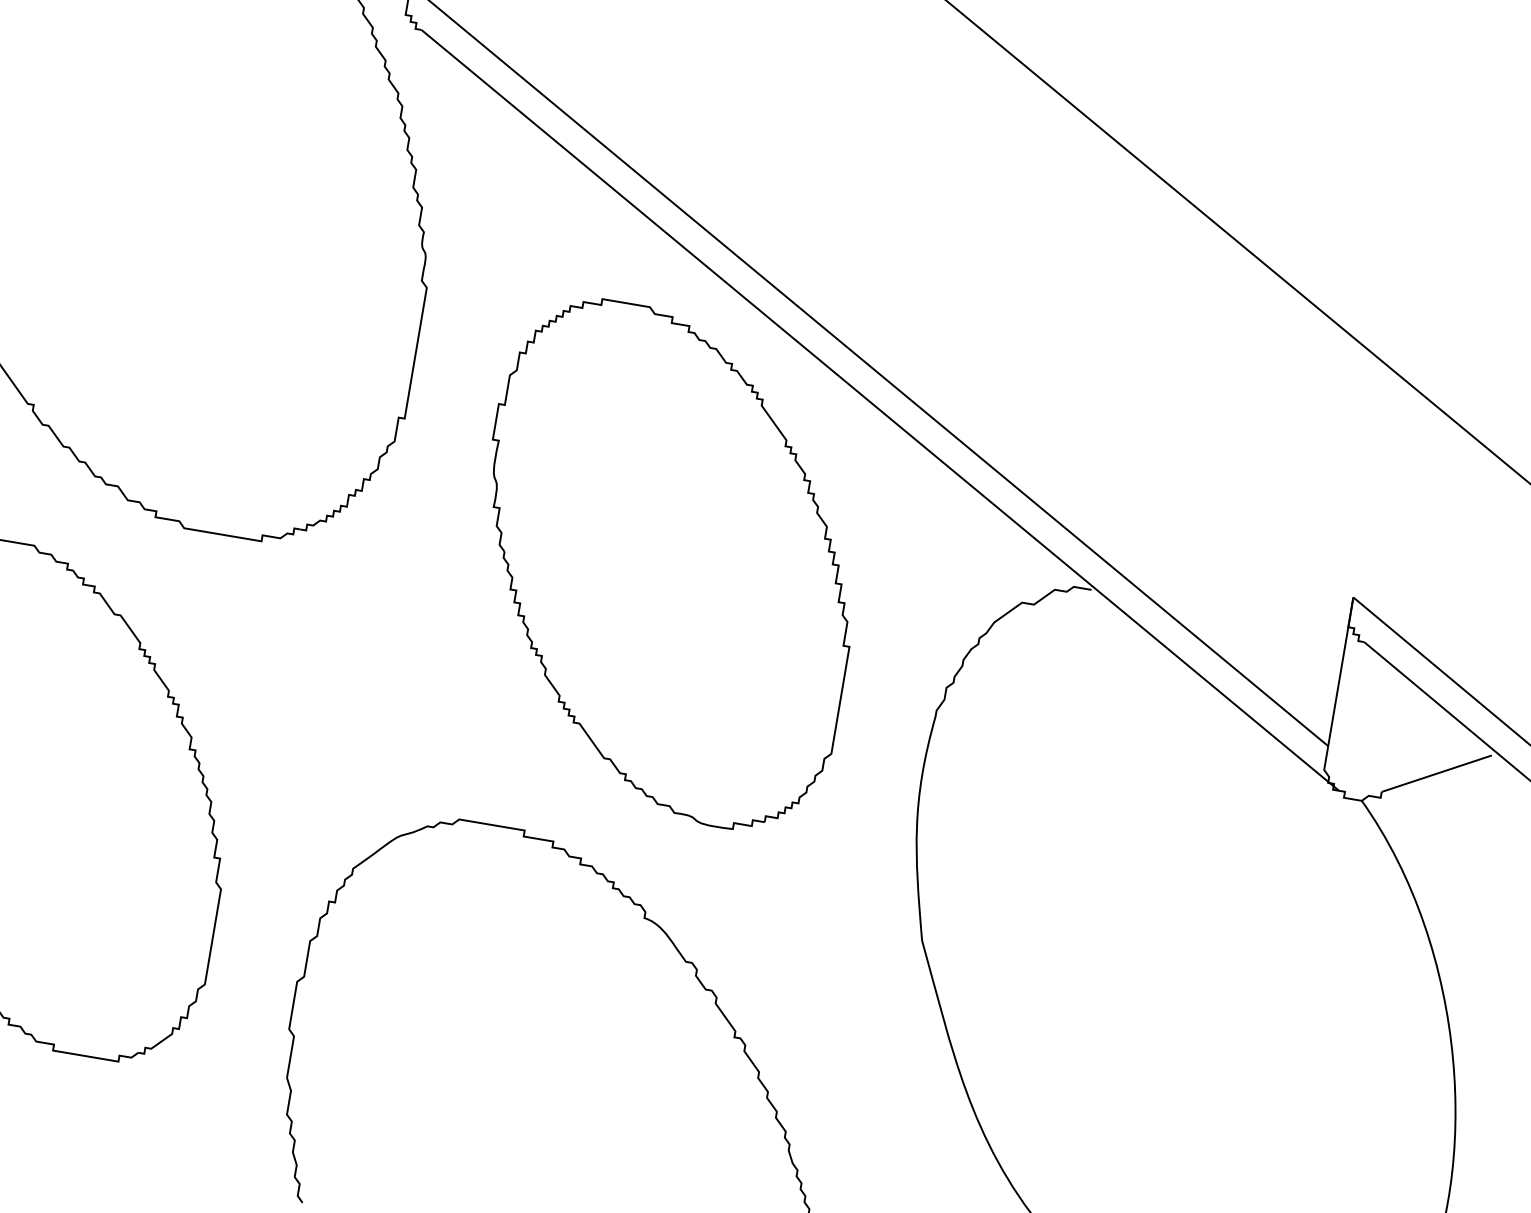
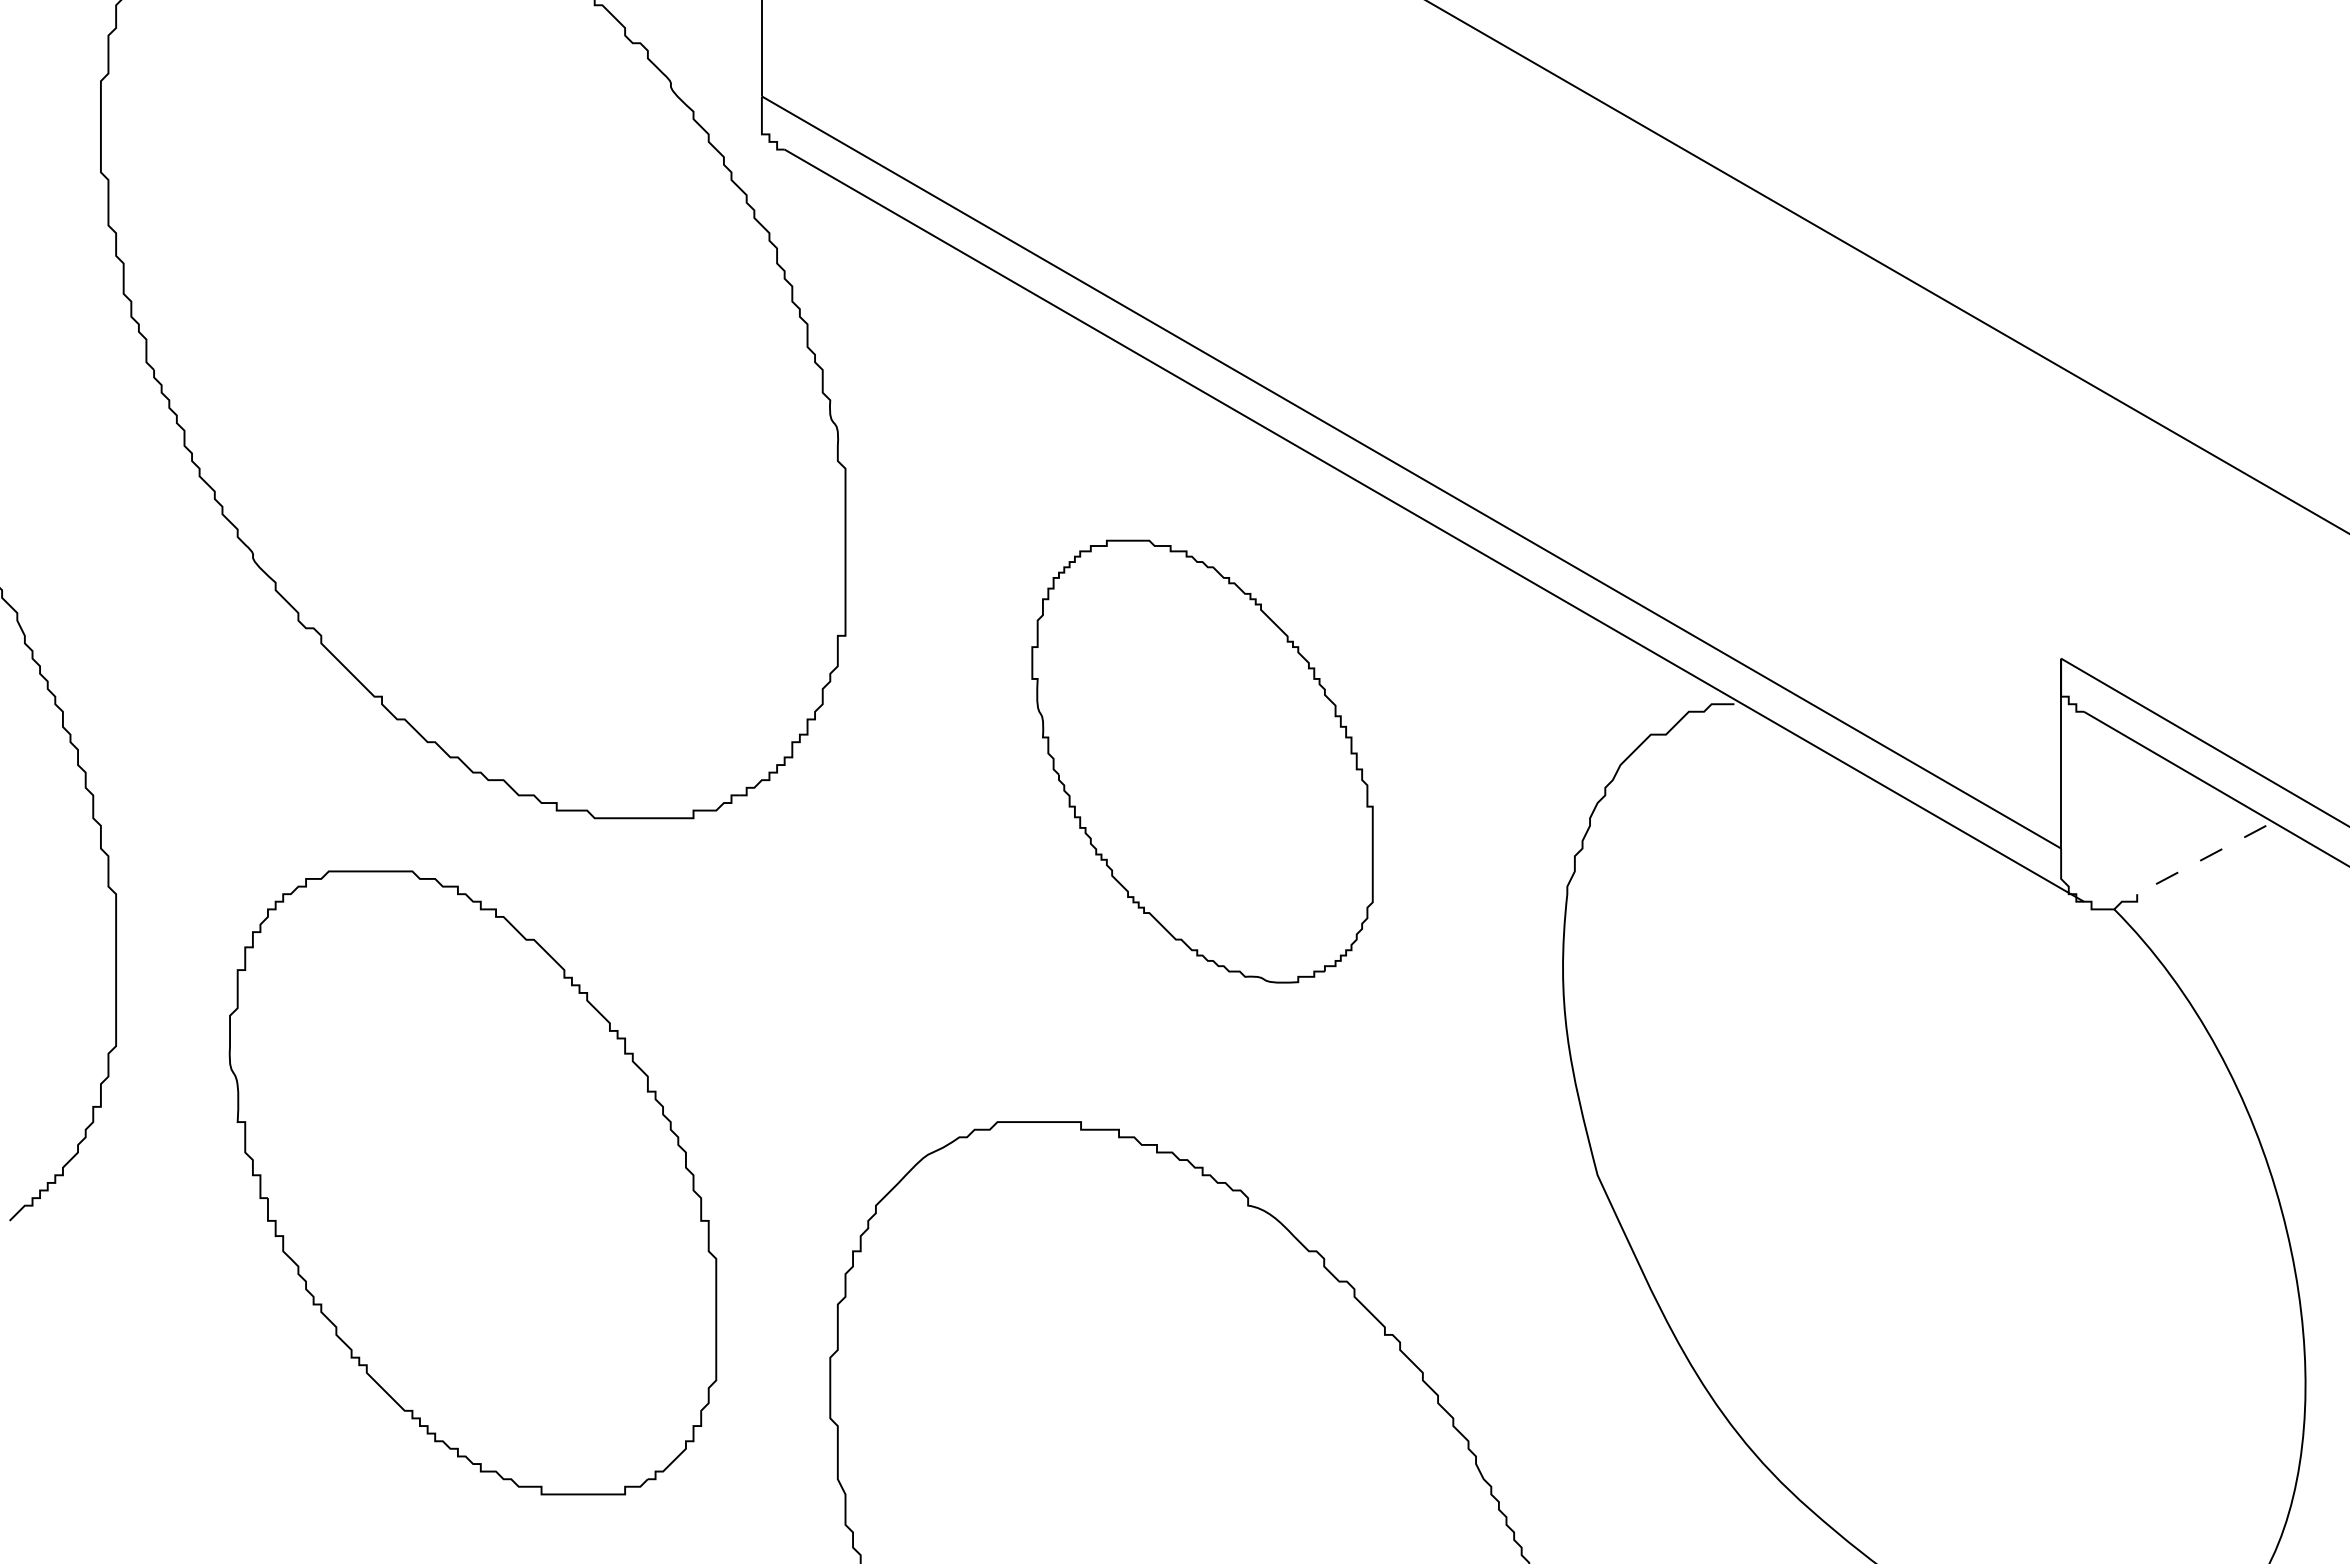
part: (667, 564) -> (1202, 761), size x0.7
line: (1436, 774) -> (2201, 860), solid -> dashed

